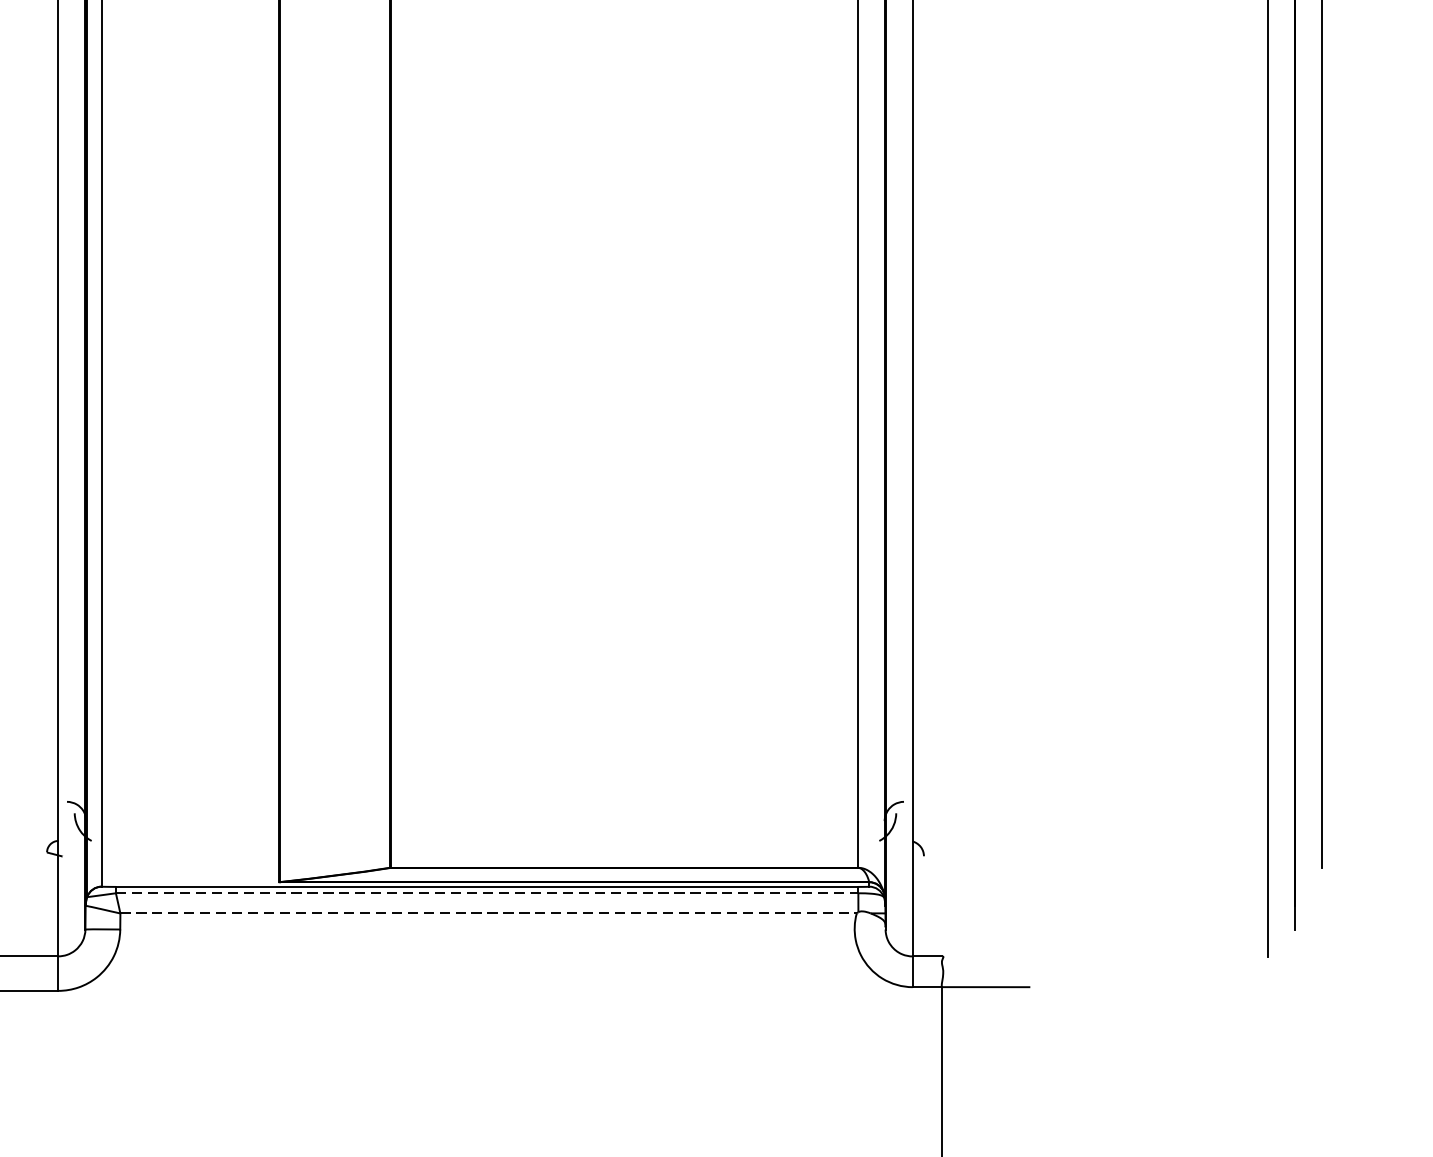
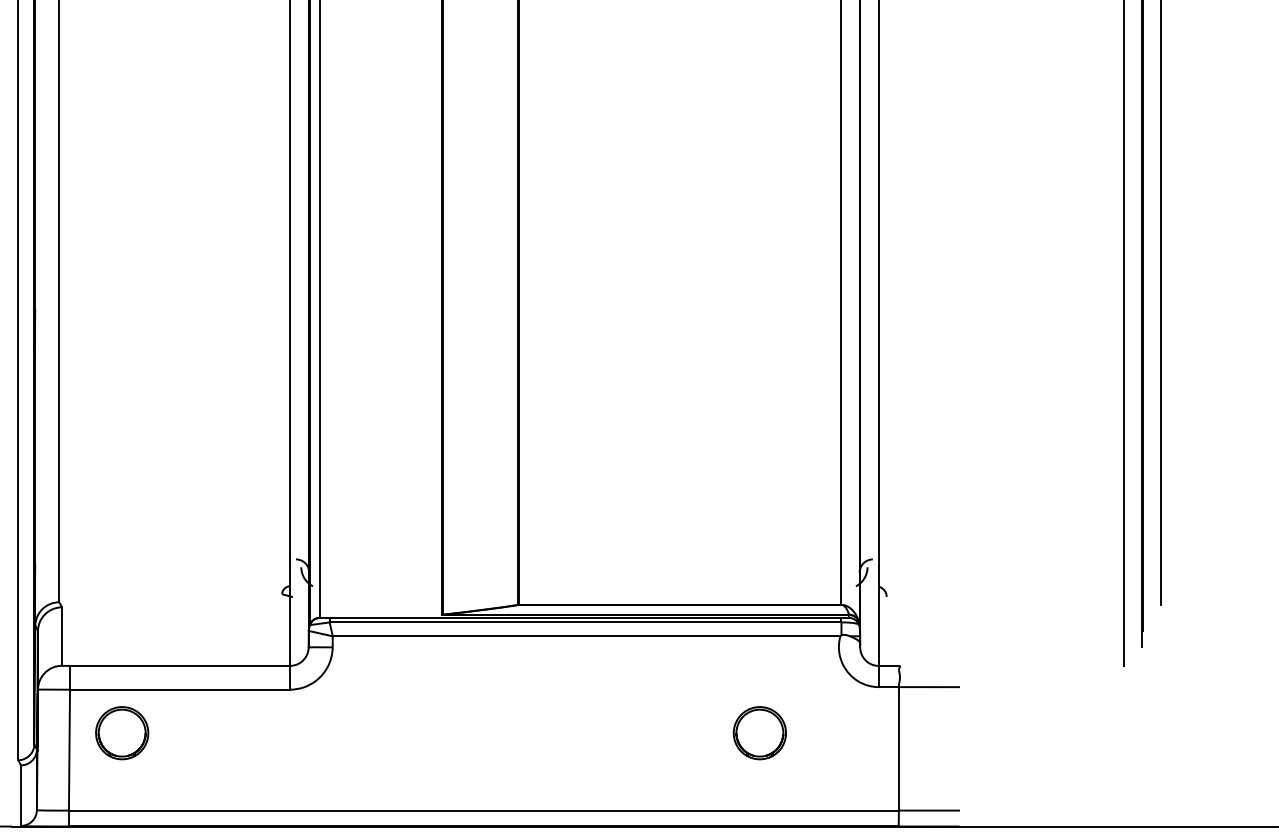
line: (487, 893) -> (585, 622), dashed -> solid
line: (488, 913) -> (586, 636), dashed -> solid
part: (739, 1054) -> (759, 733), added

